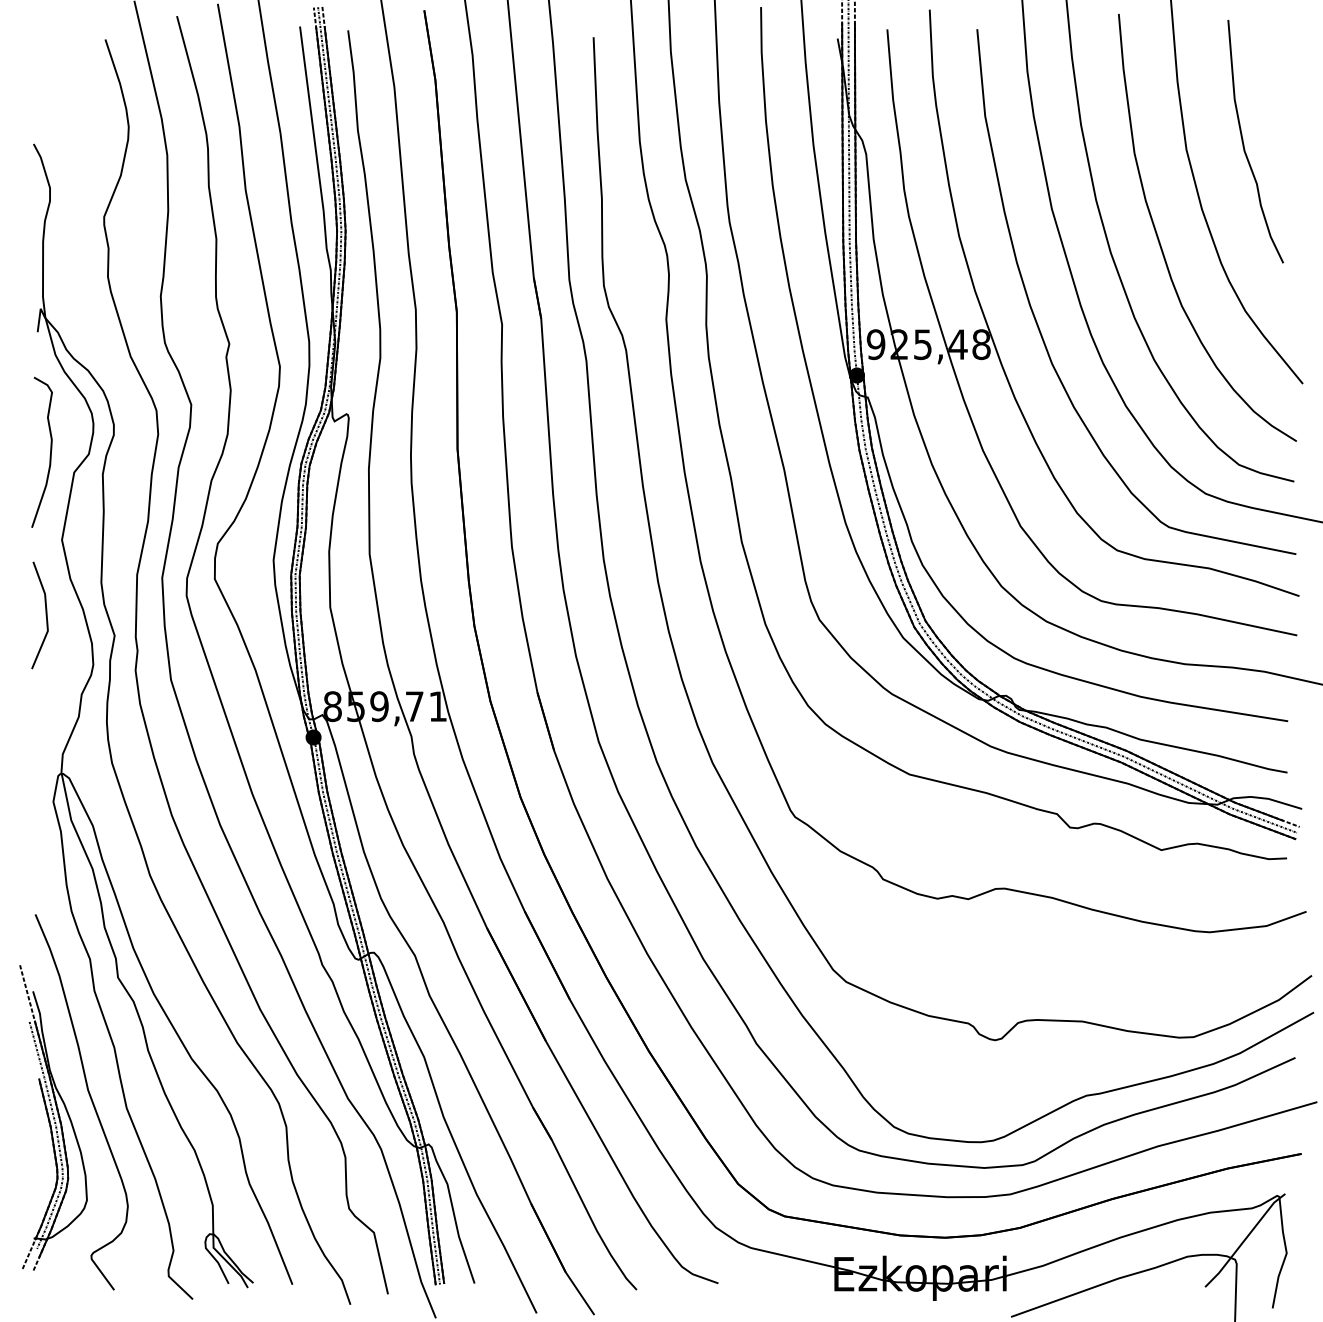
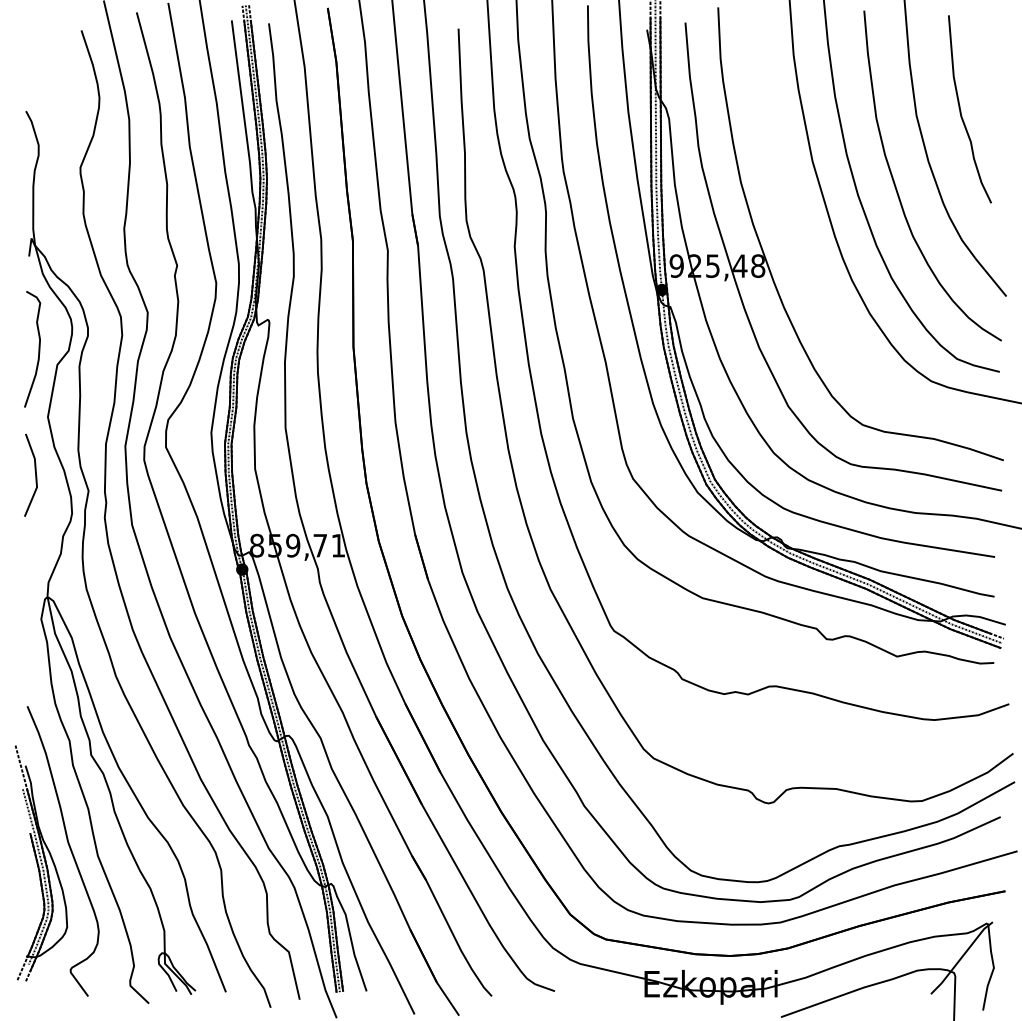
part: (1041, 330) -> (804, 255), removed

